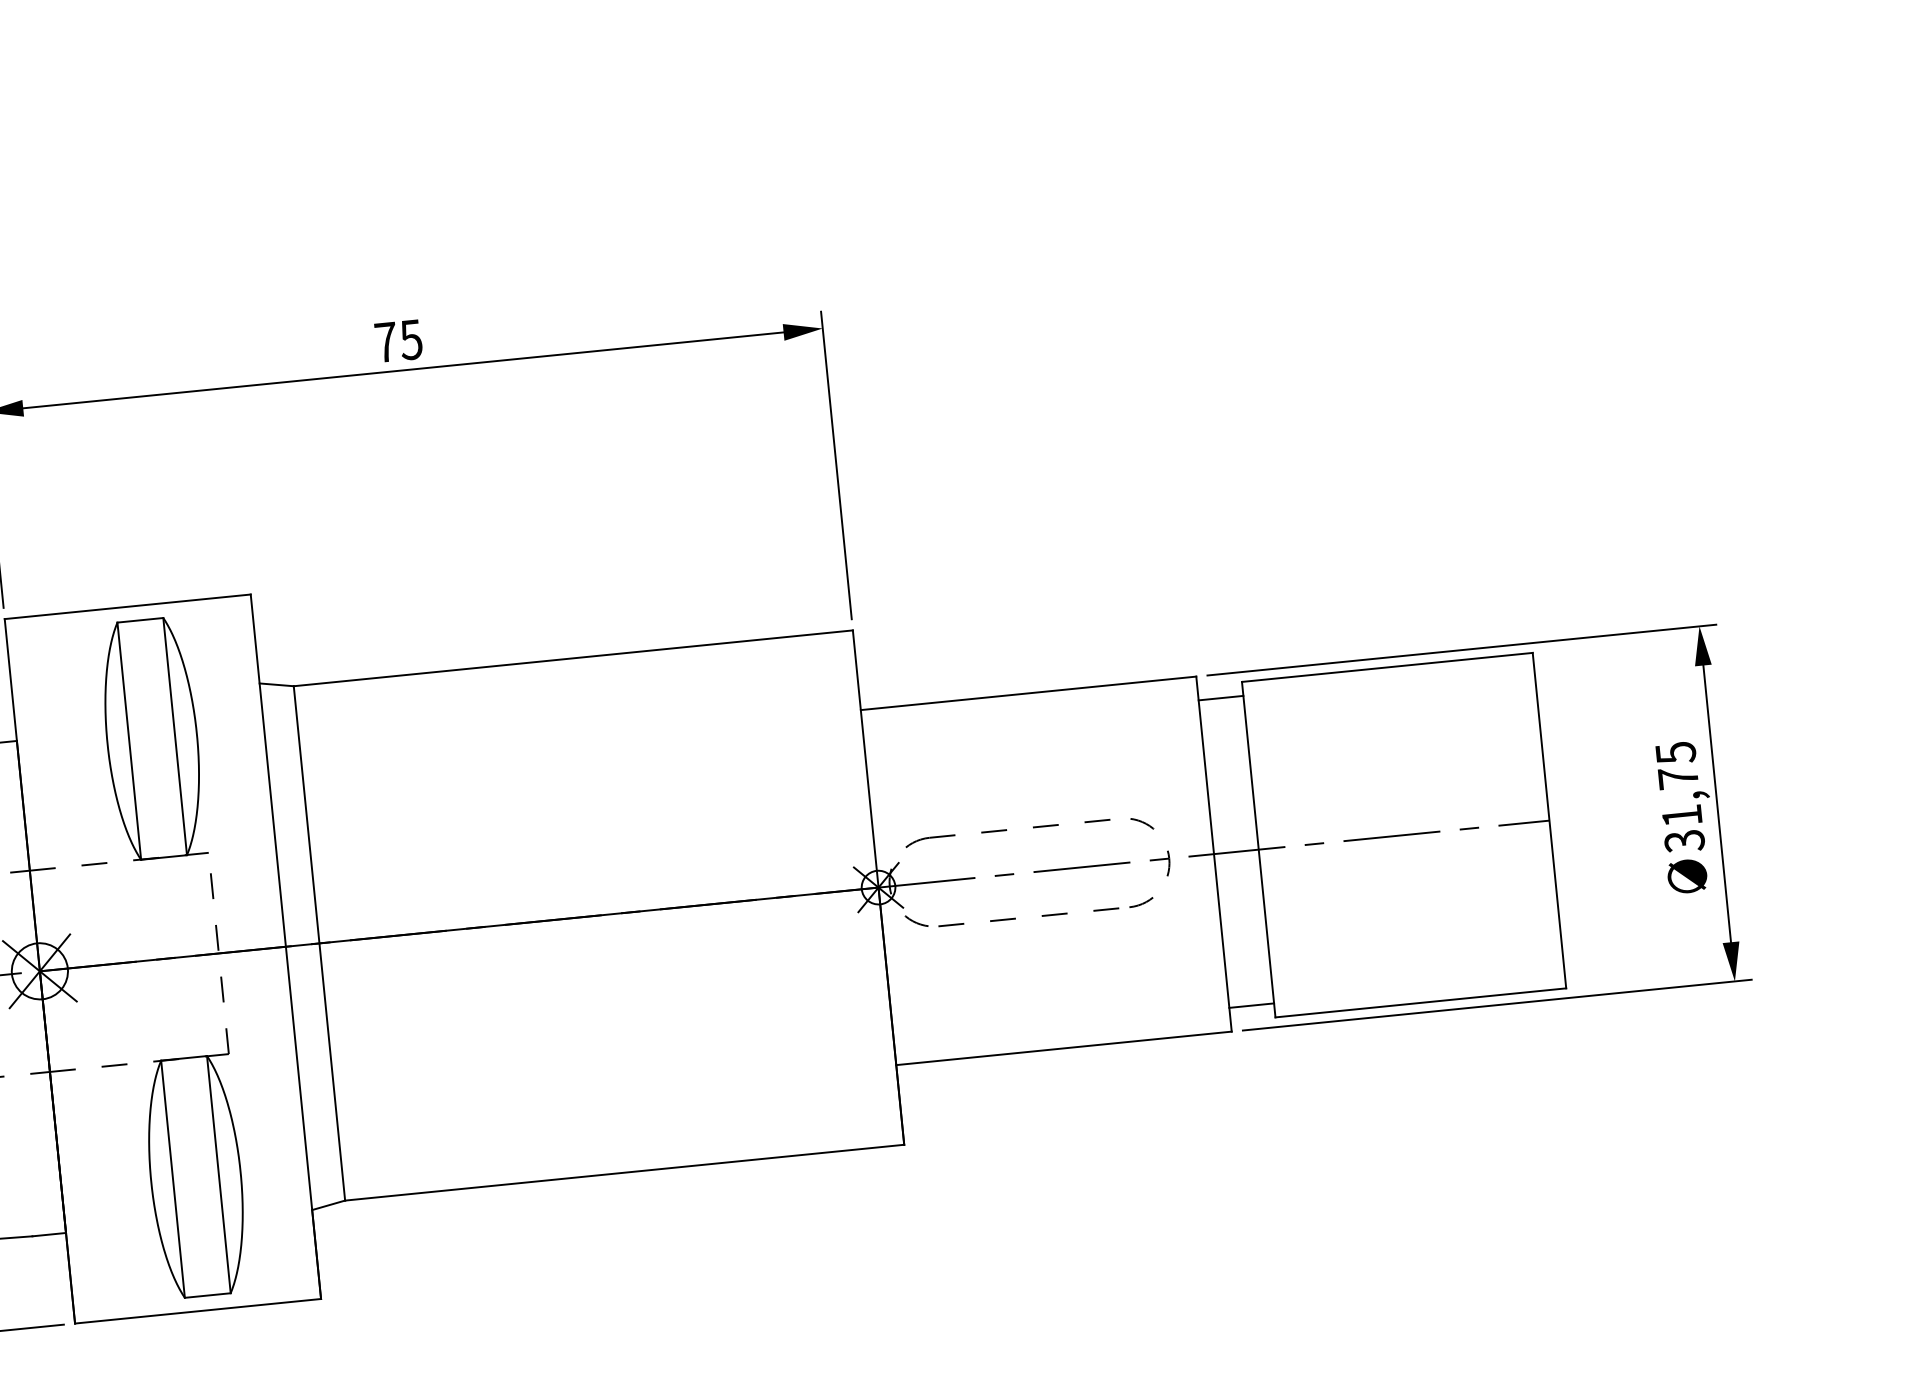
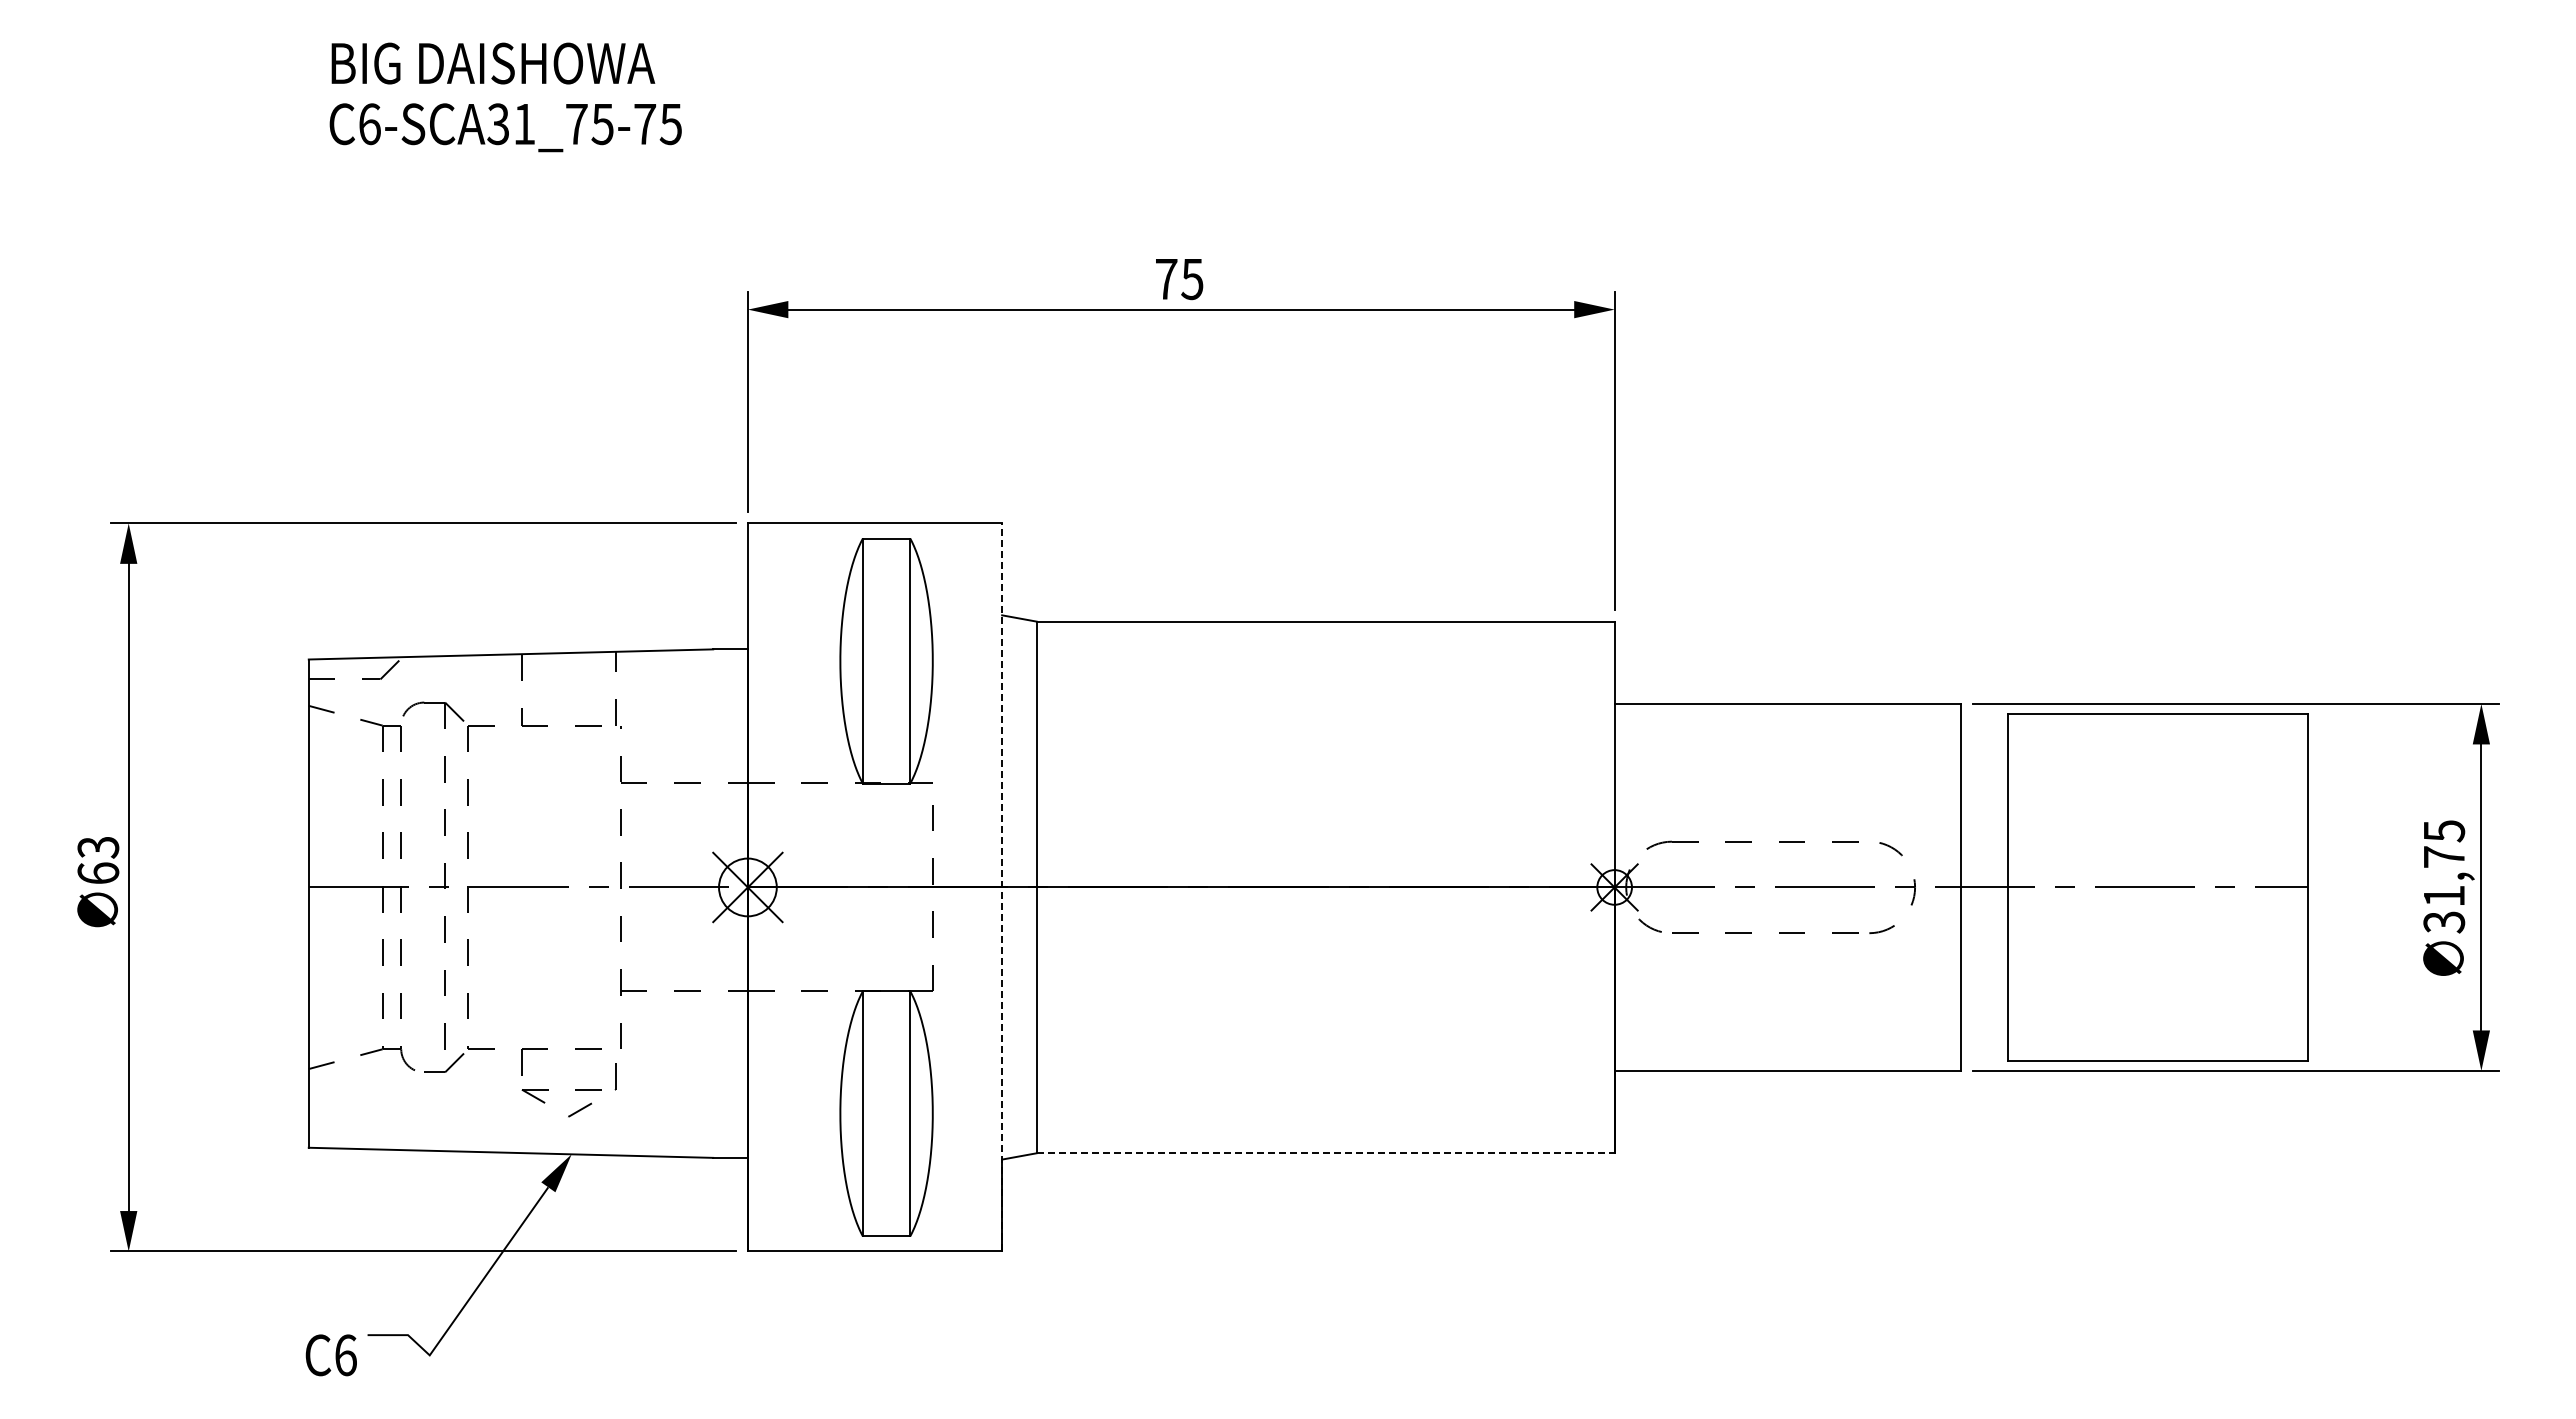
line: (1221, 698) -> (1984, 728), removed
line: (286, 945) -> (1002, 886), solid -> dashed
line: (1251, 1005) -> (1984, 1046), removed
line: (624, 1172) -> (1325, 1153), solid -> dashed

